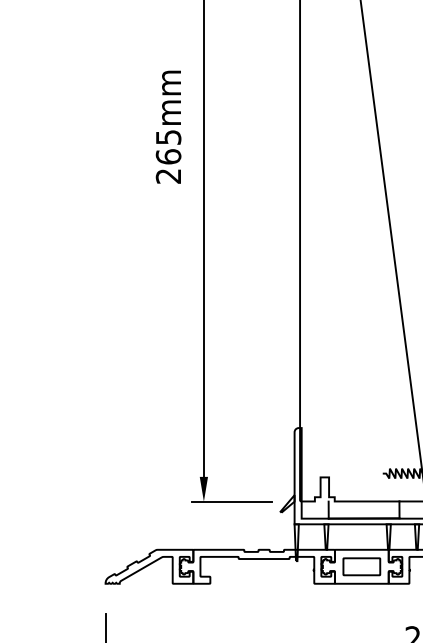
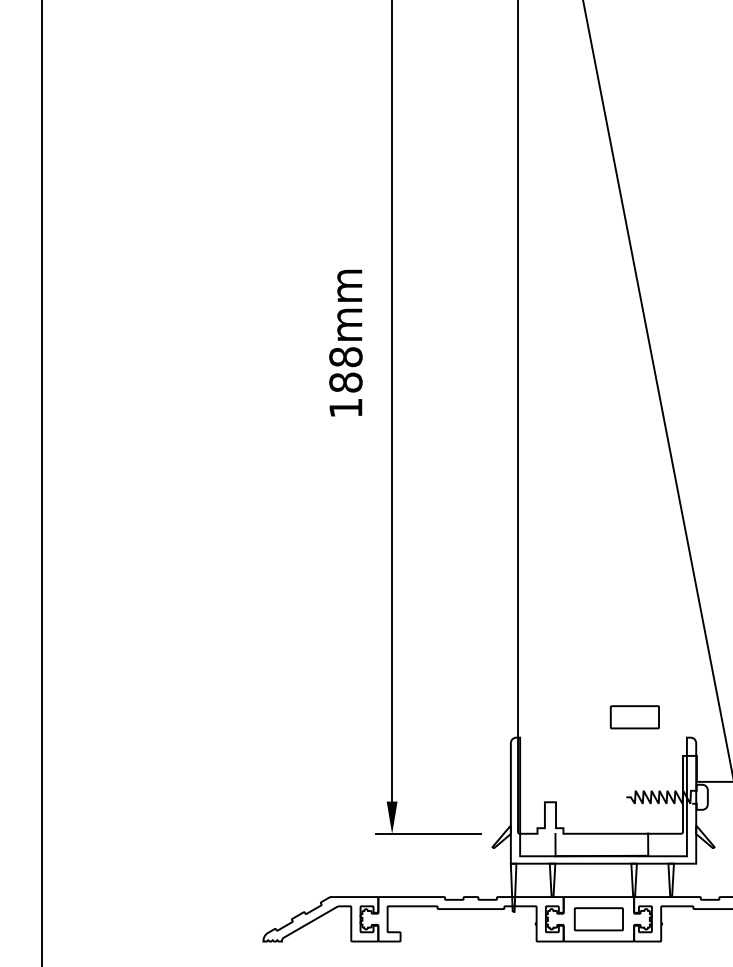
text: (168, 156) -> (345, 382), 265mm -> 188mm
part: (389, 412) -> (634, 717), added

